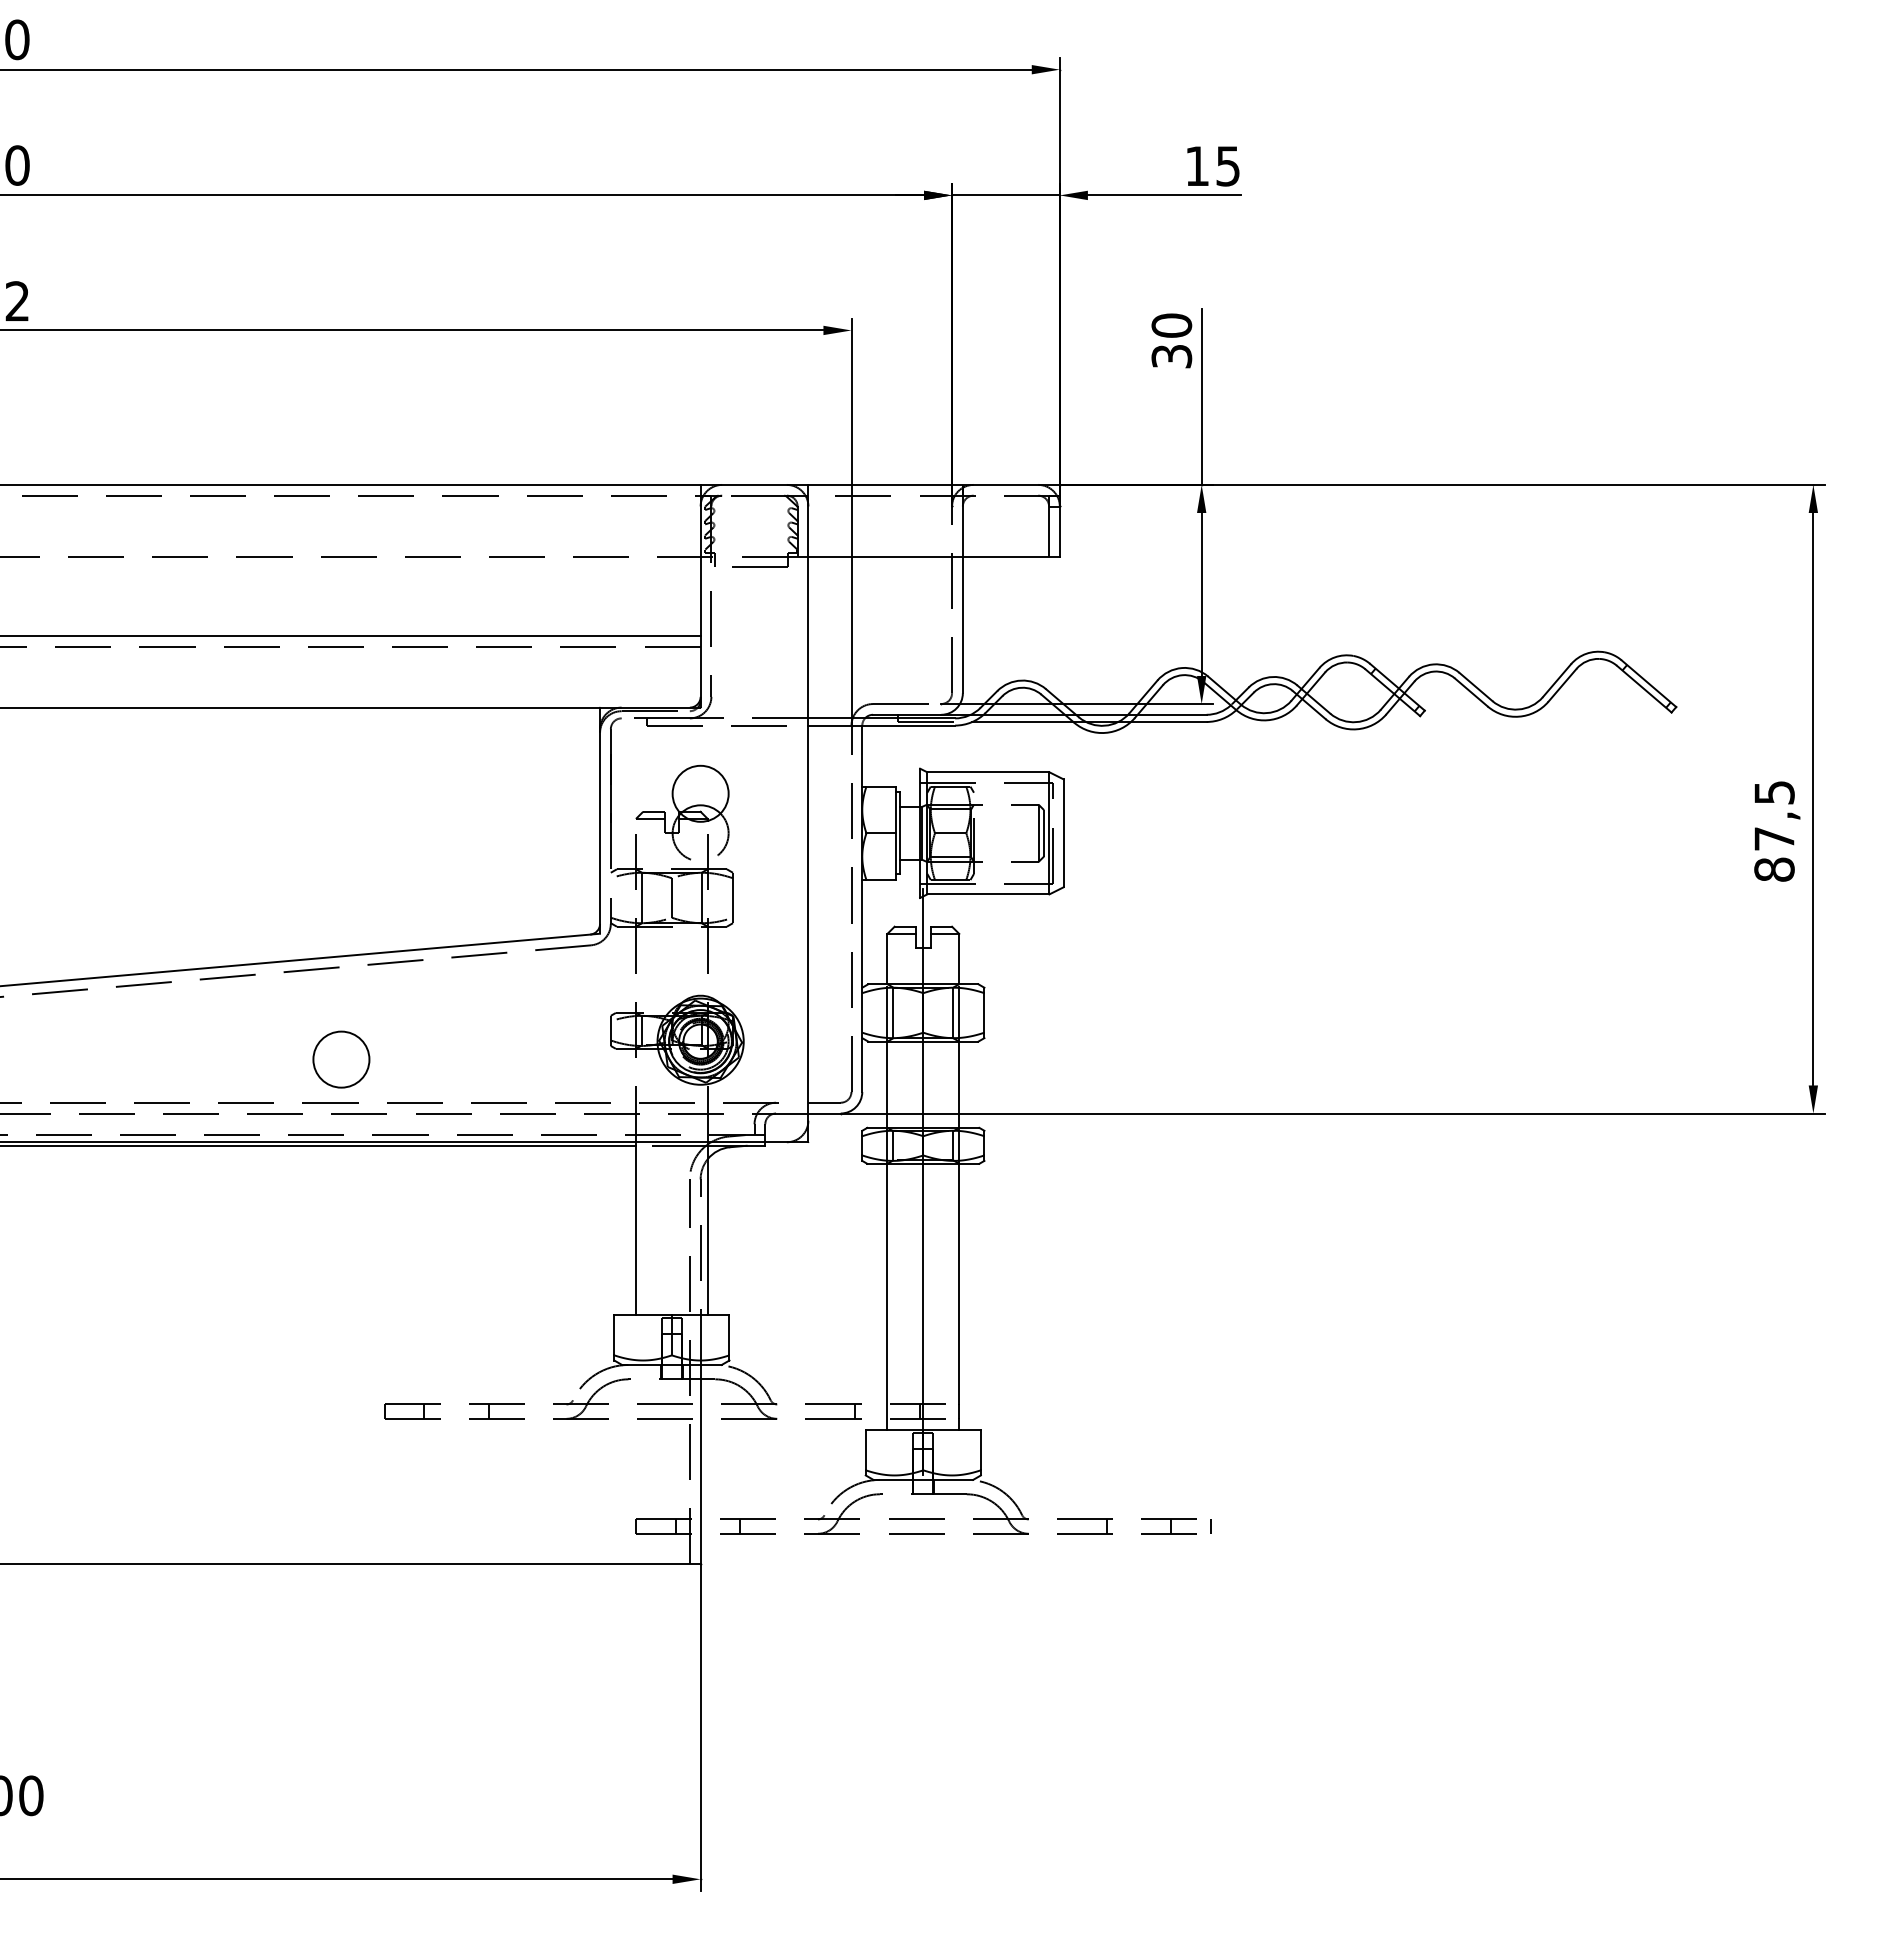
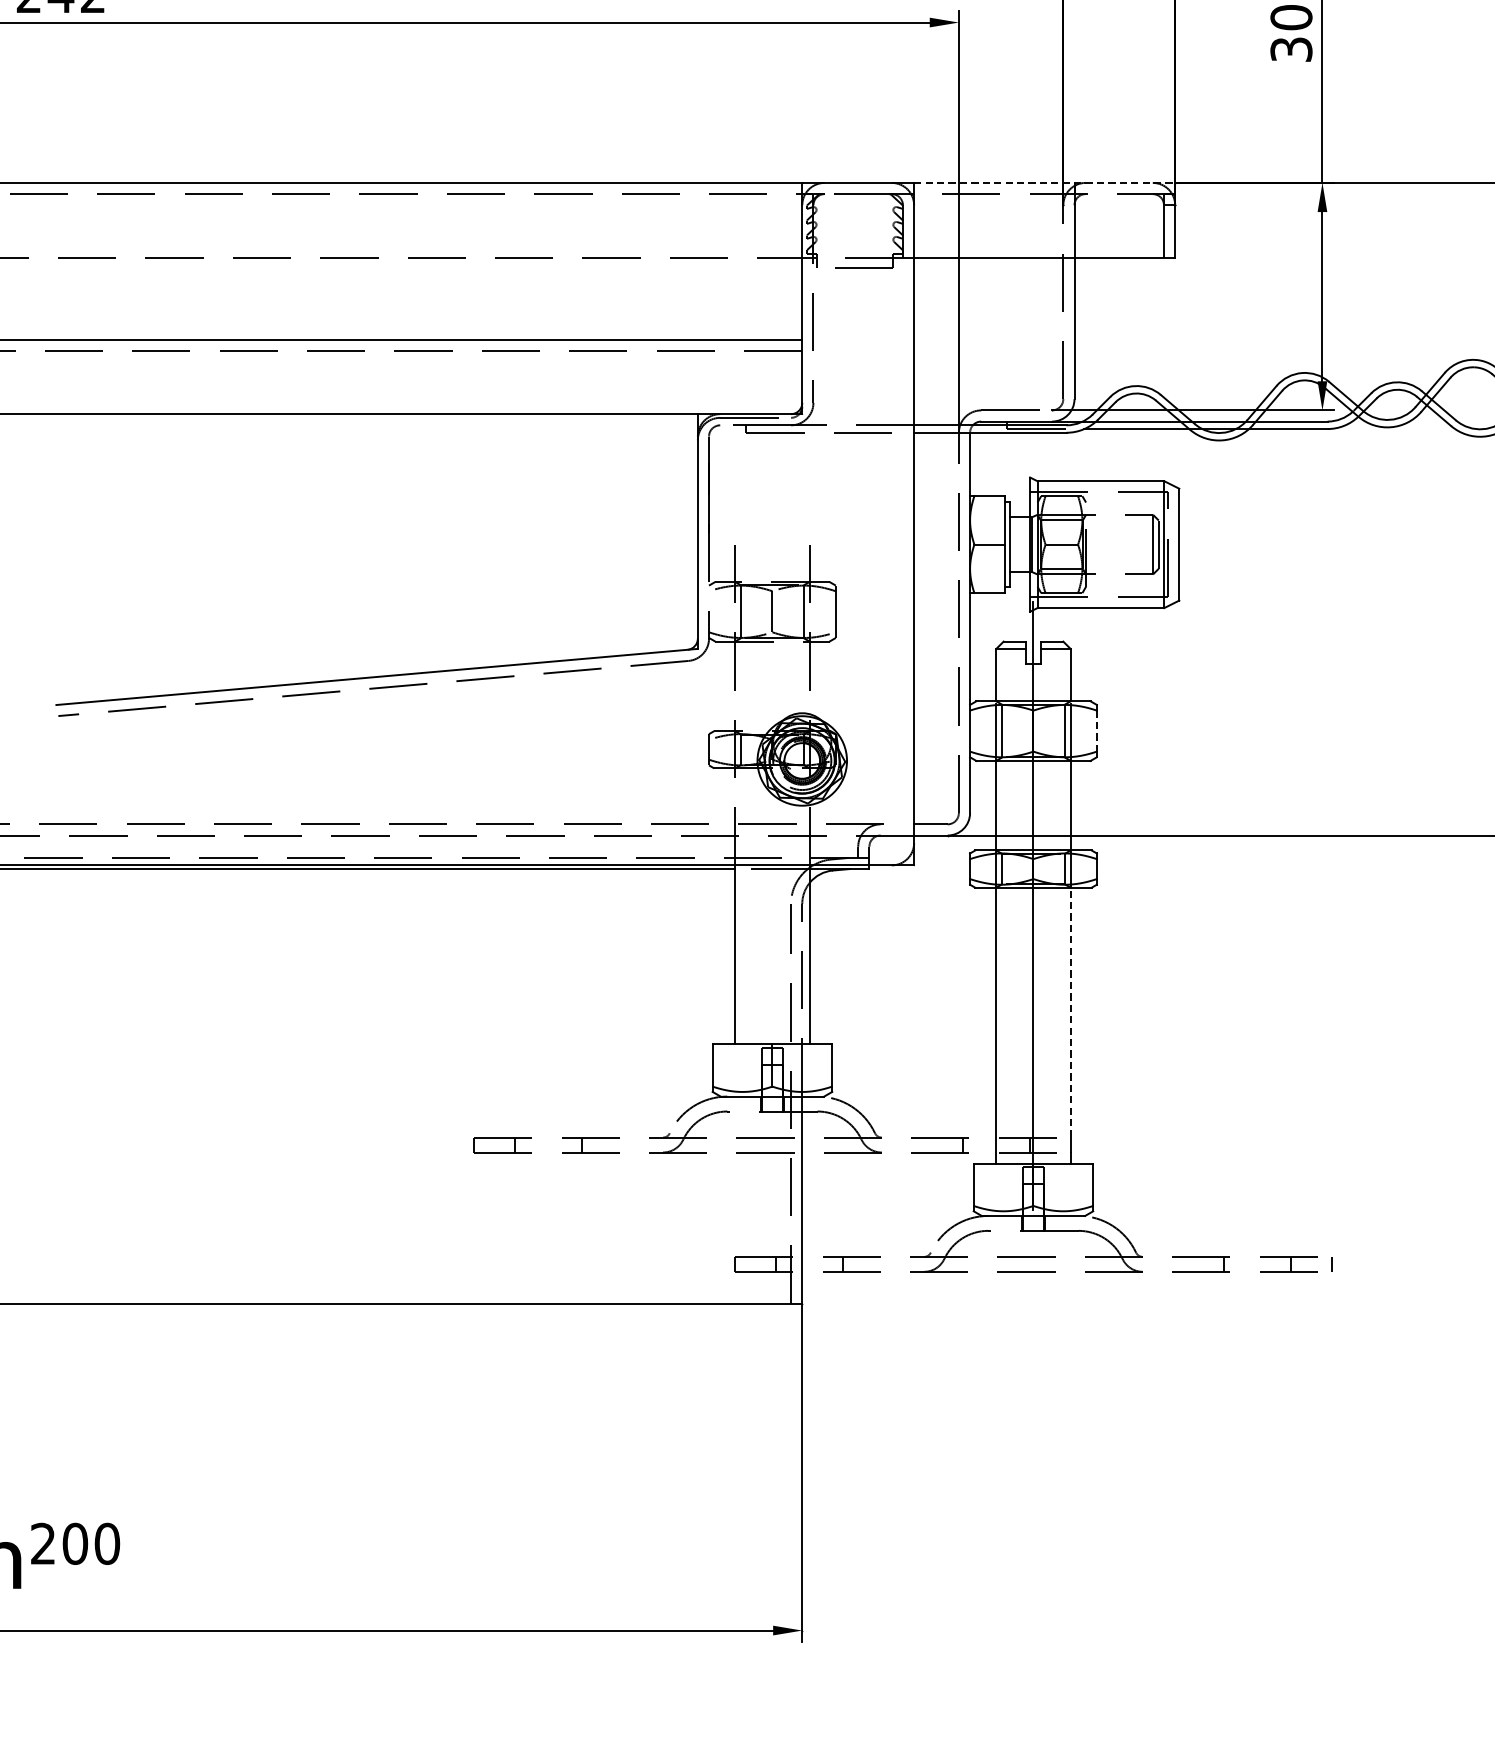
line: (934, 484) -> (1045, 182), solid -> dashed
part: (682, 812) -> (783, 523), removed
line: (984, 1012) -> (1096, 730), solid -> dashed
circle: (341, 1059) -> (429, 779), removed
line: (959, 1283) -> (1071, 1012), solid -> dashed

